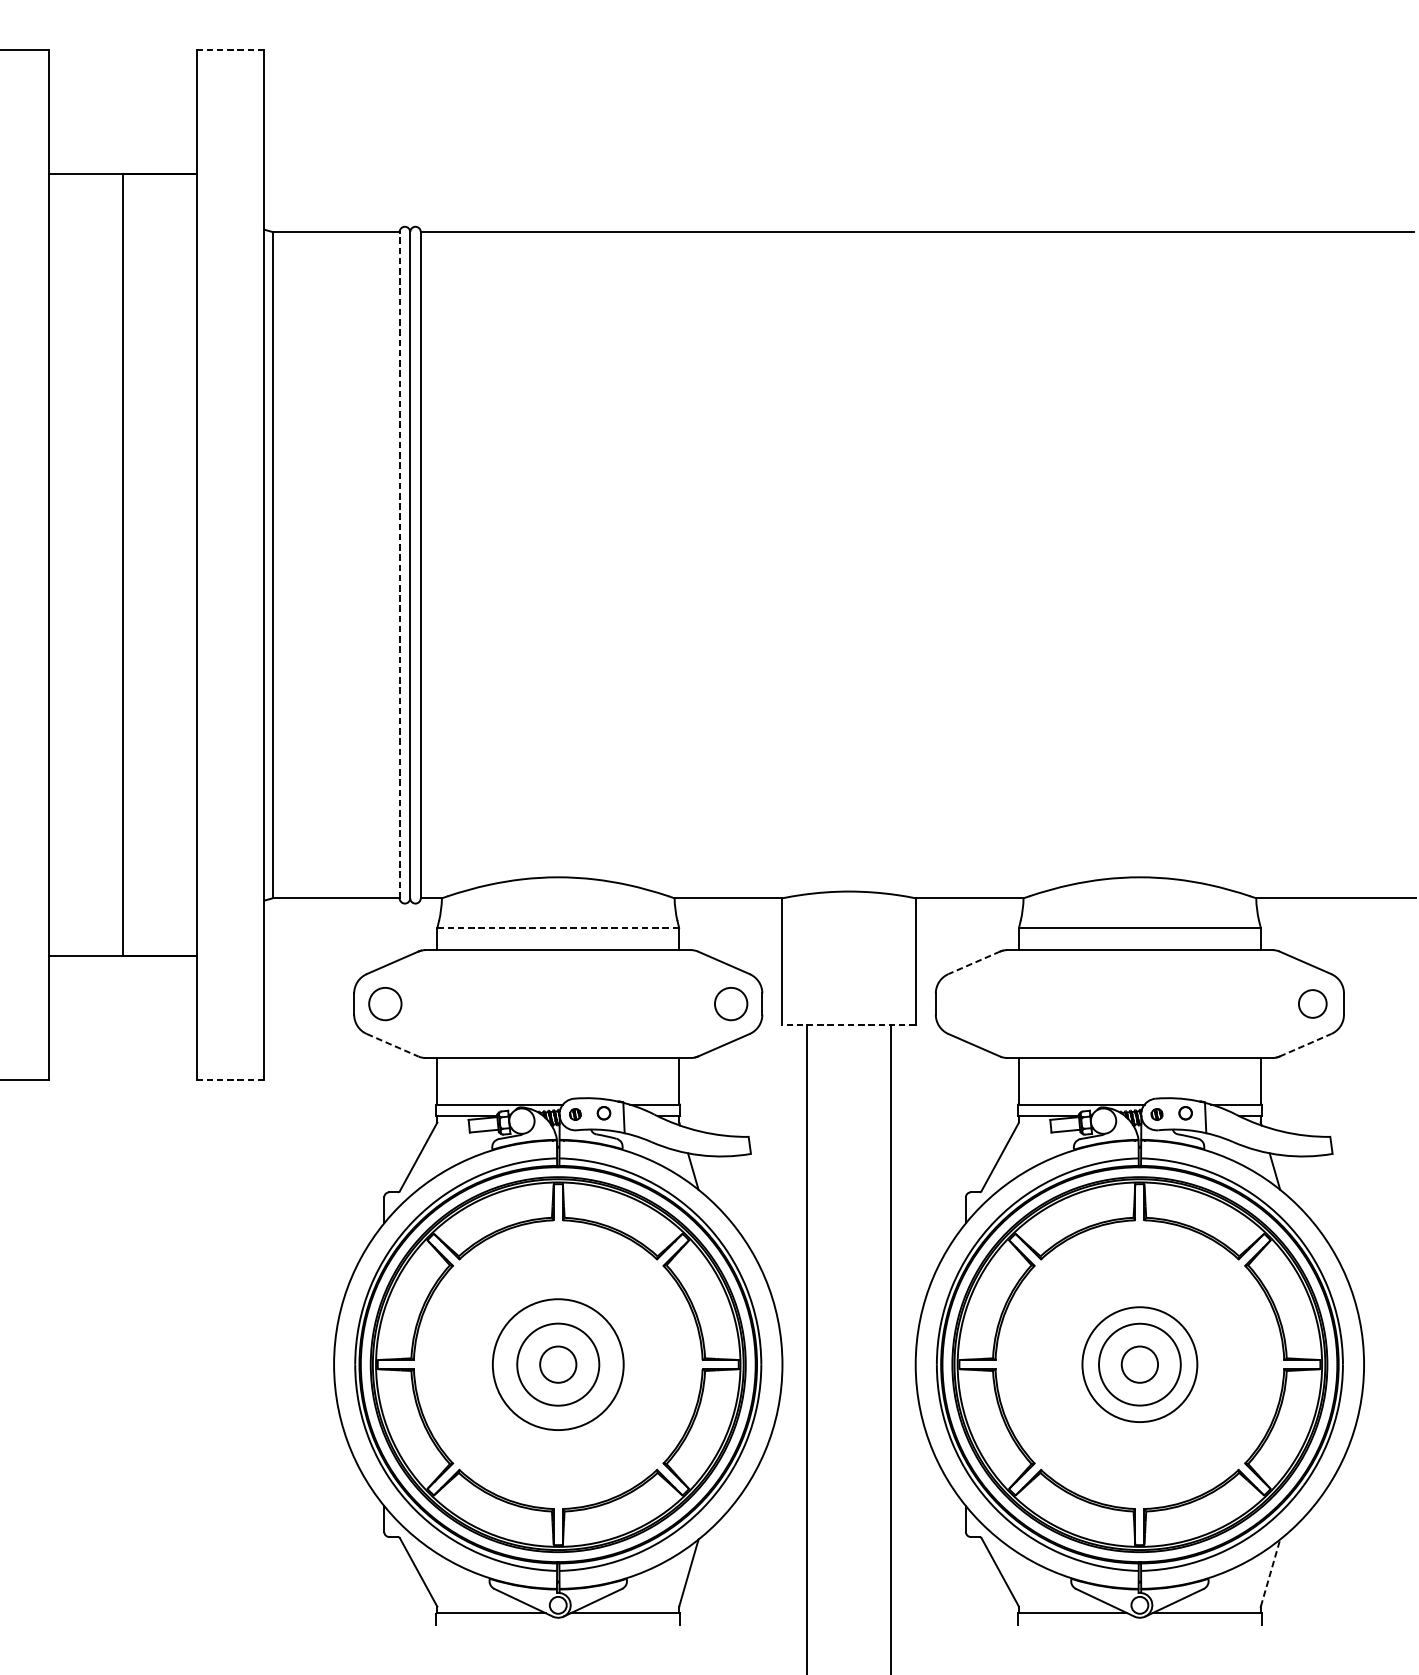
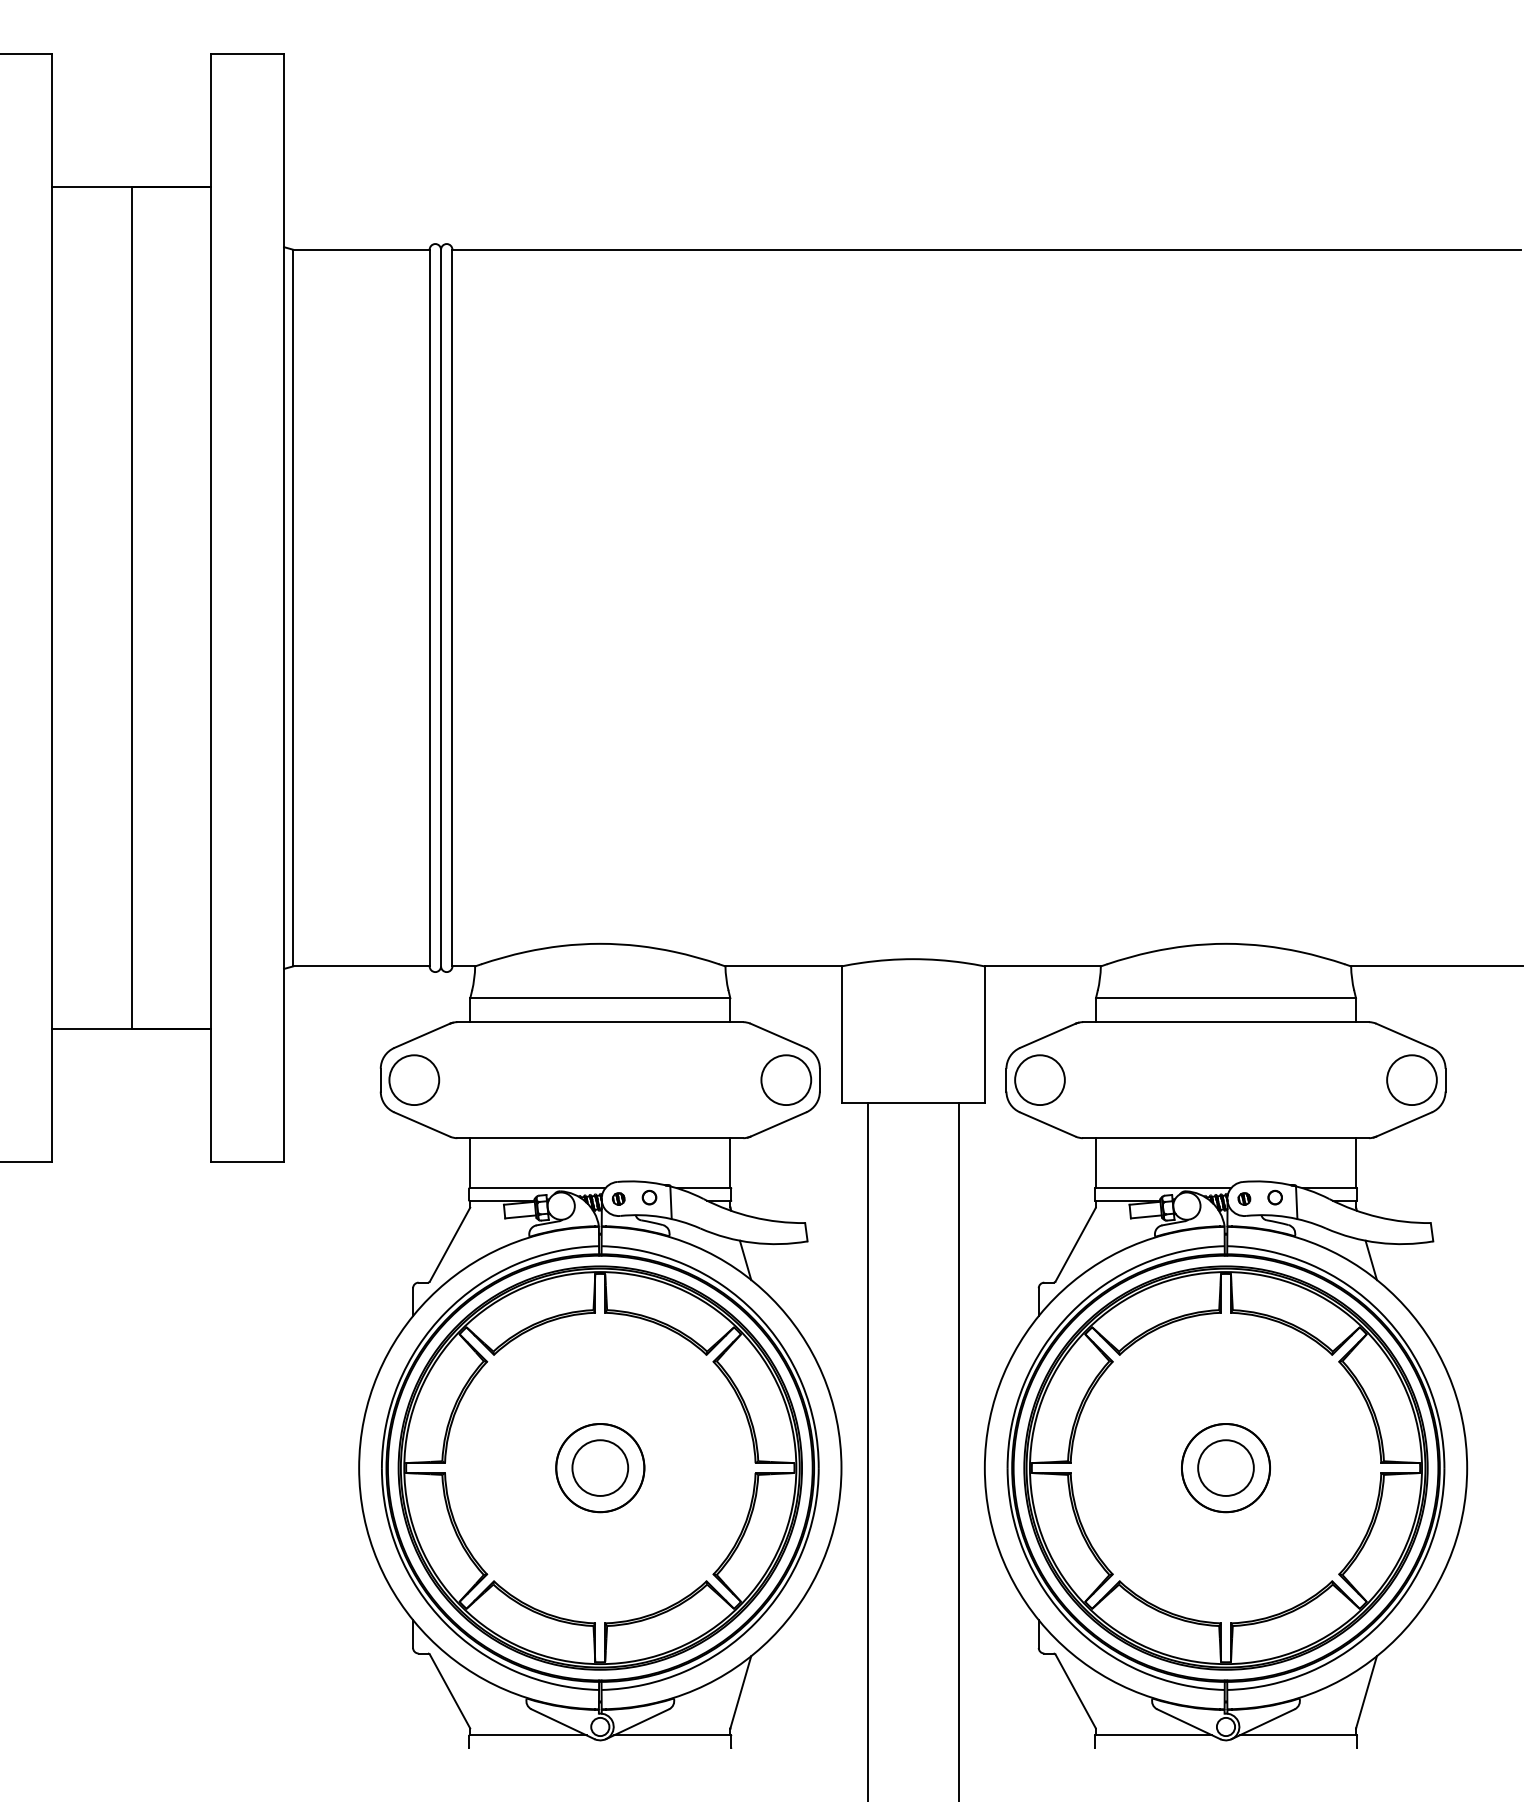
line: (230, 50) -> (247, 54), dashed -> solid
line: (399, 564) -> (429, 607), dashed -> solid
line: (557, 928) -> (599, 998), dashed -> solid
line: (973, 962) -> (1047, 1035), dashed -> solid
circle: (966, 1003) -> (1039, 1079), added
circle: (1312, 1003) -> (1411, 1079), size x1.67
circle: (385, 1004) -> (414, 1080), size x1.43
circle: (731, 1004) -> (786, 1080), size x1.43
line: (849, 1024) -> (913, 1102), dashed -> solid
line: (392, 1045) -> (422, 1124), dashed -> solid
line: (1305, 1045) -> (1404, 1124), dashed -> solid
line: (230, 1080) -> (247, 1162), dashed -> solid
circle: (558, 1364) -> (600, 1467), size x1.43
circle: (1139, 1364) -> (1225, 1467), size x0.71
circle: (1139, 1364) -> (1225, 1467), size x1.43
circle: (558, 1365) -> (600, 1468), size x0.62
line: (1270, 1573) -> (1366, 1692), dashed -> solid

